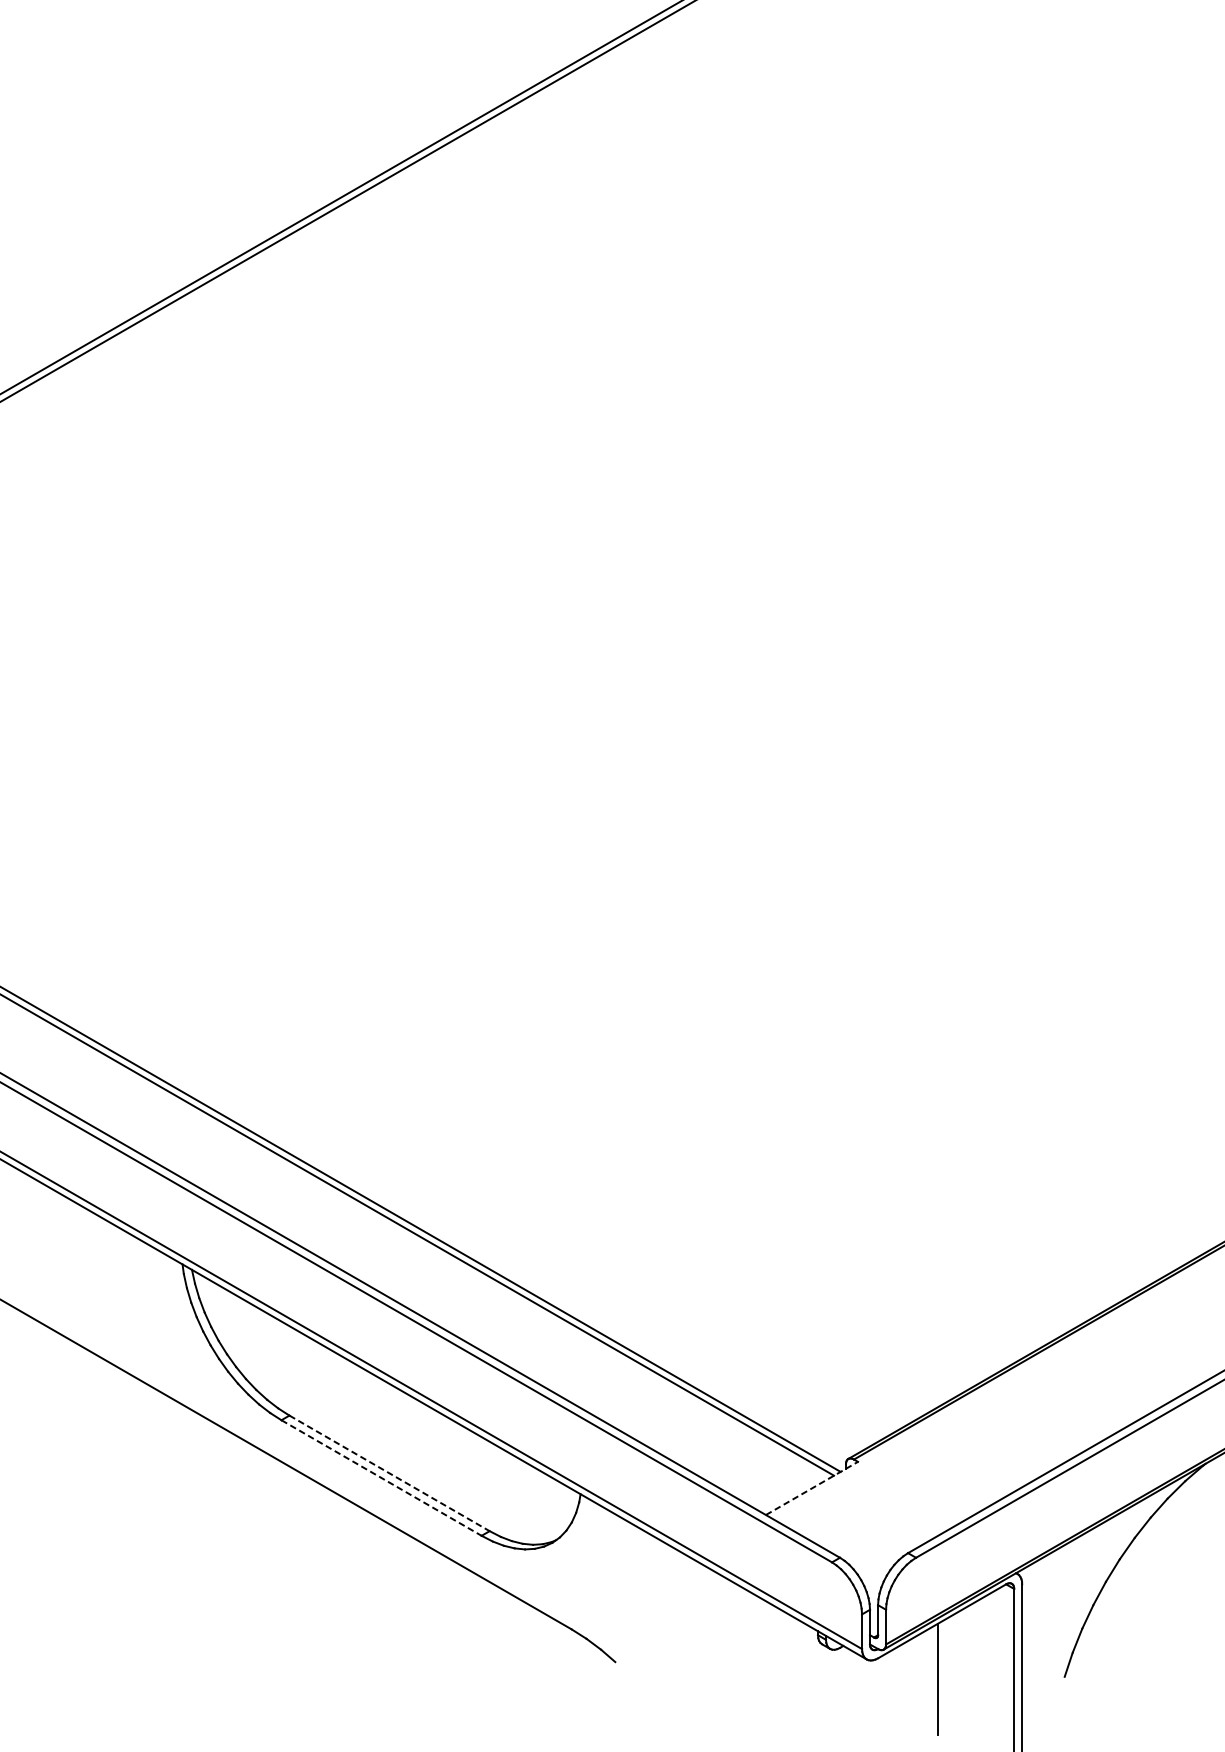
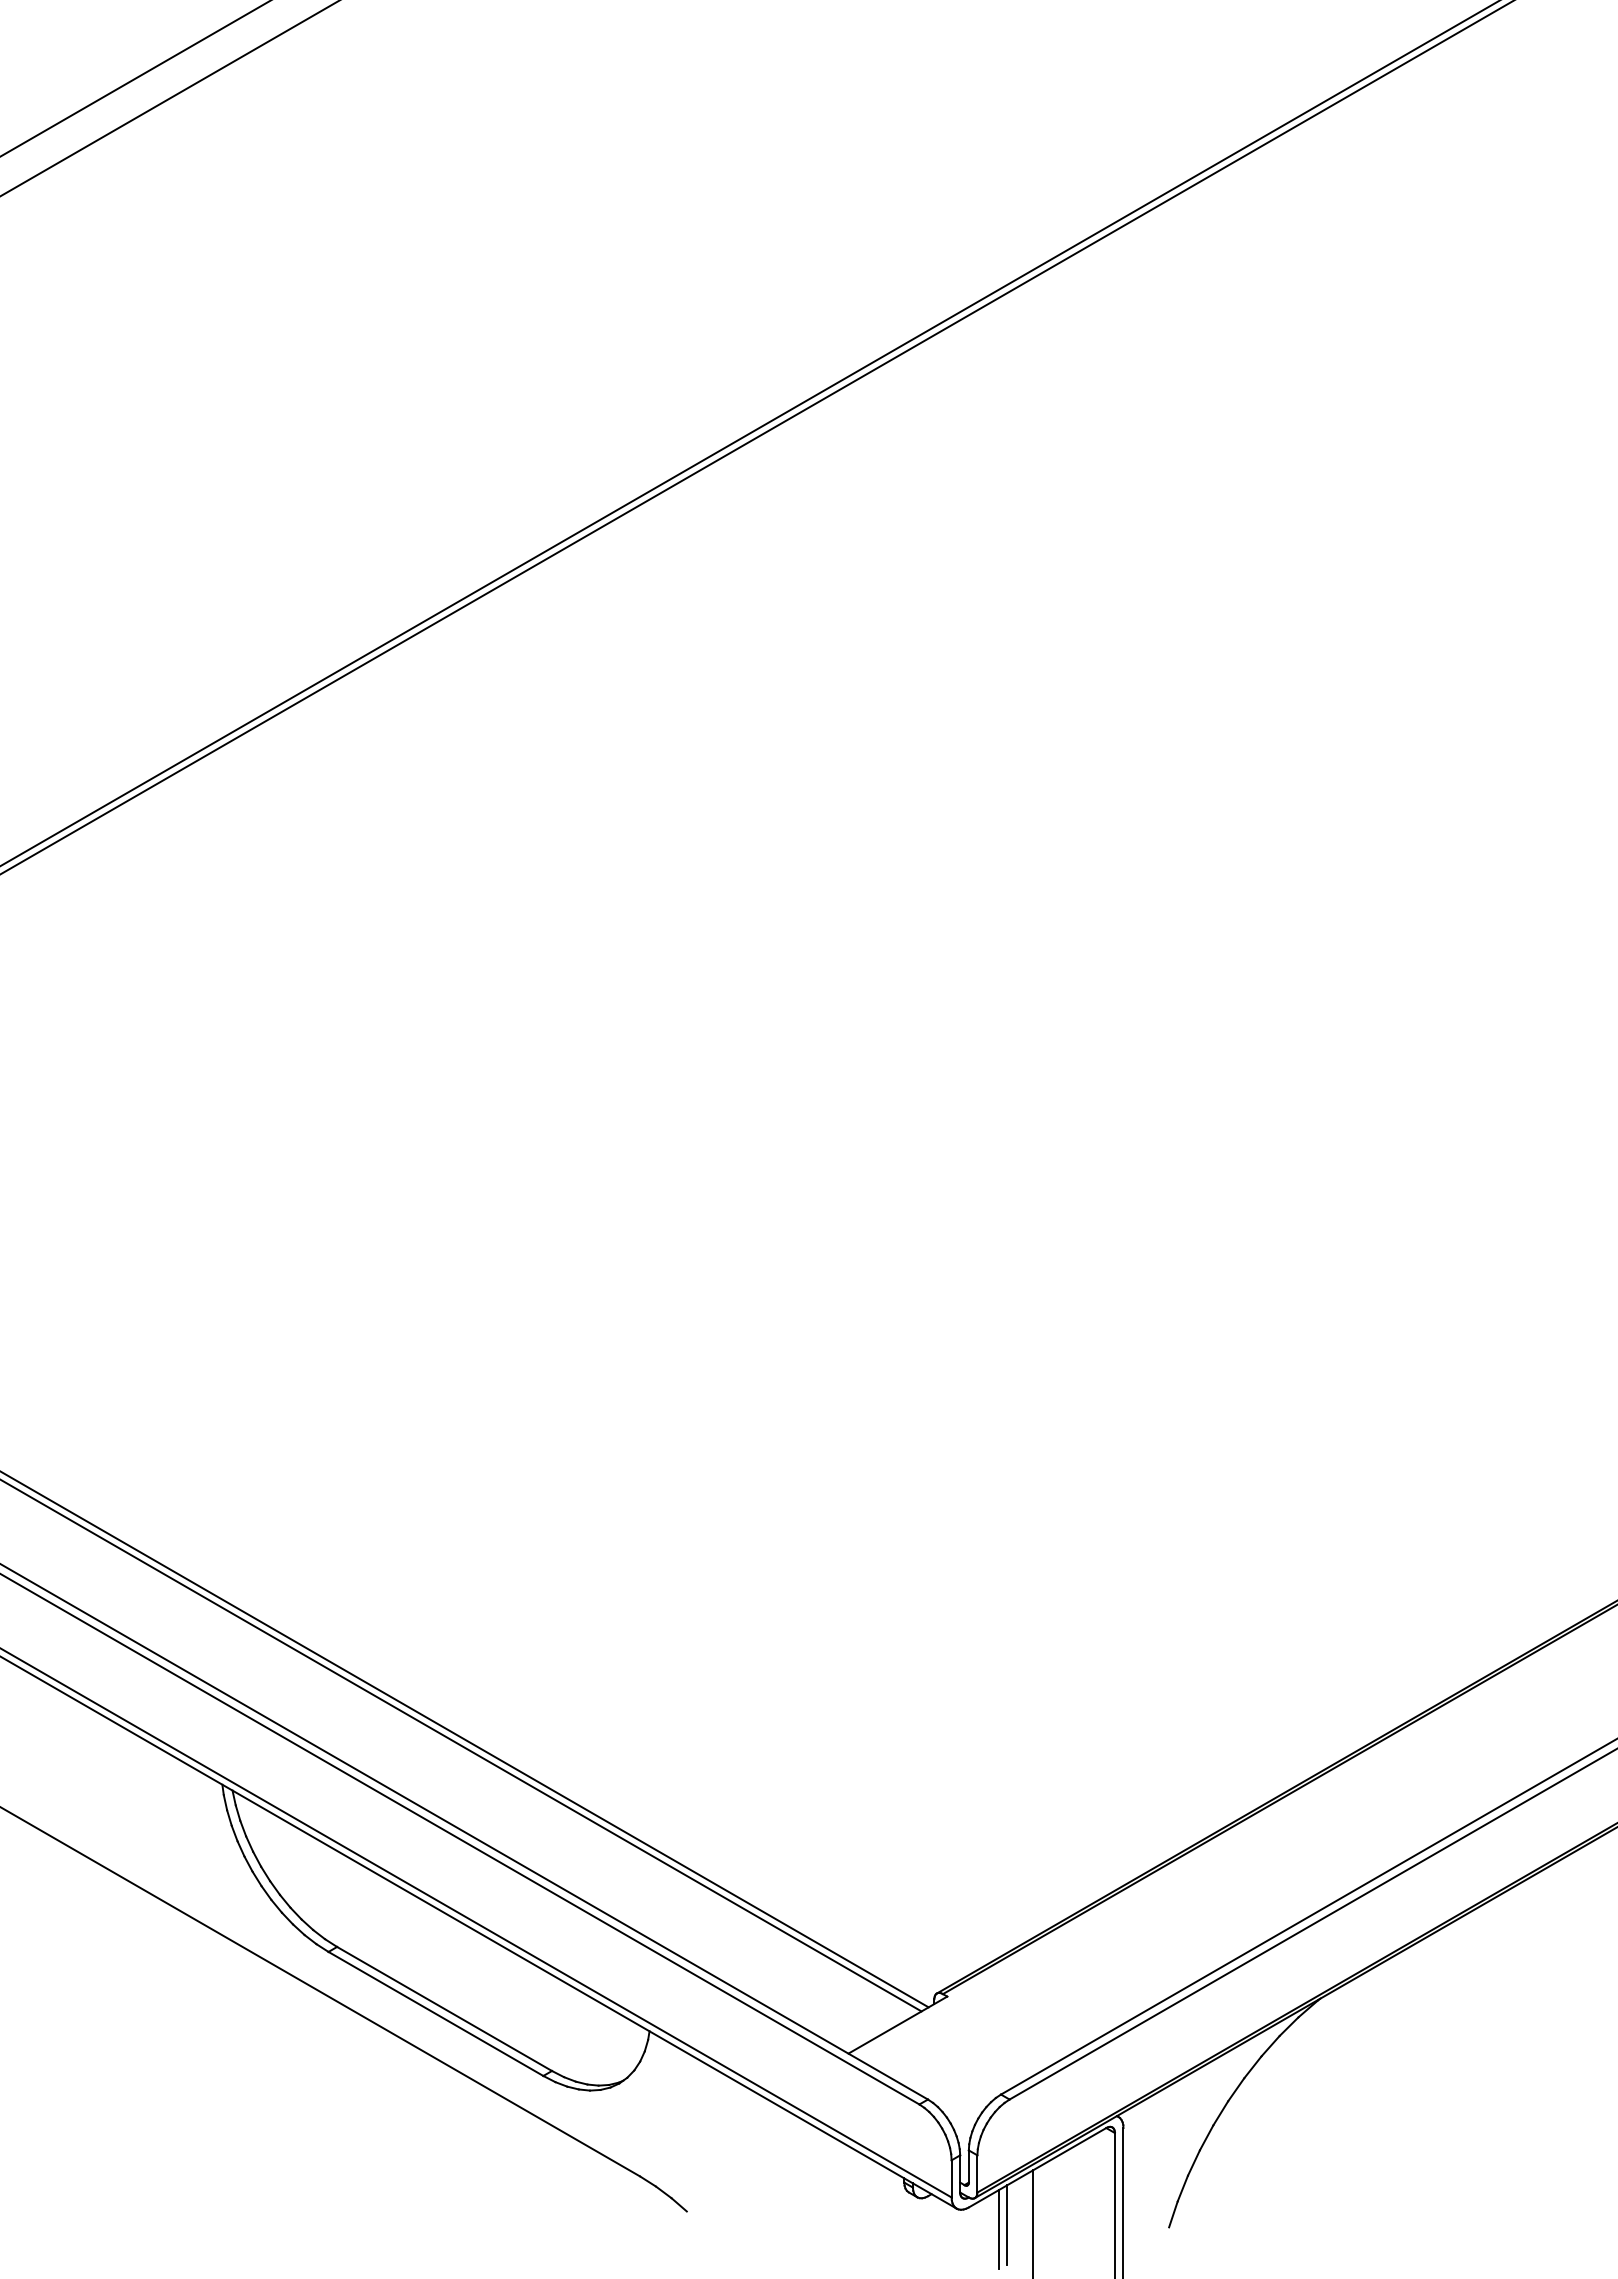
line: (390, 1473) -> (445, 2009), dashed -> solid
line: (382, 1478) -> (436, 2014), dashed -> solid
line: (812, 1487) -> (898, 2024), dashed -> solid
line: (914, 1674) -> (1007, 2224), added
line: (905, 1678) -> (998, 2229), added

